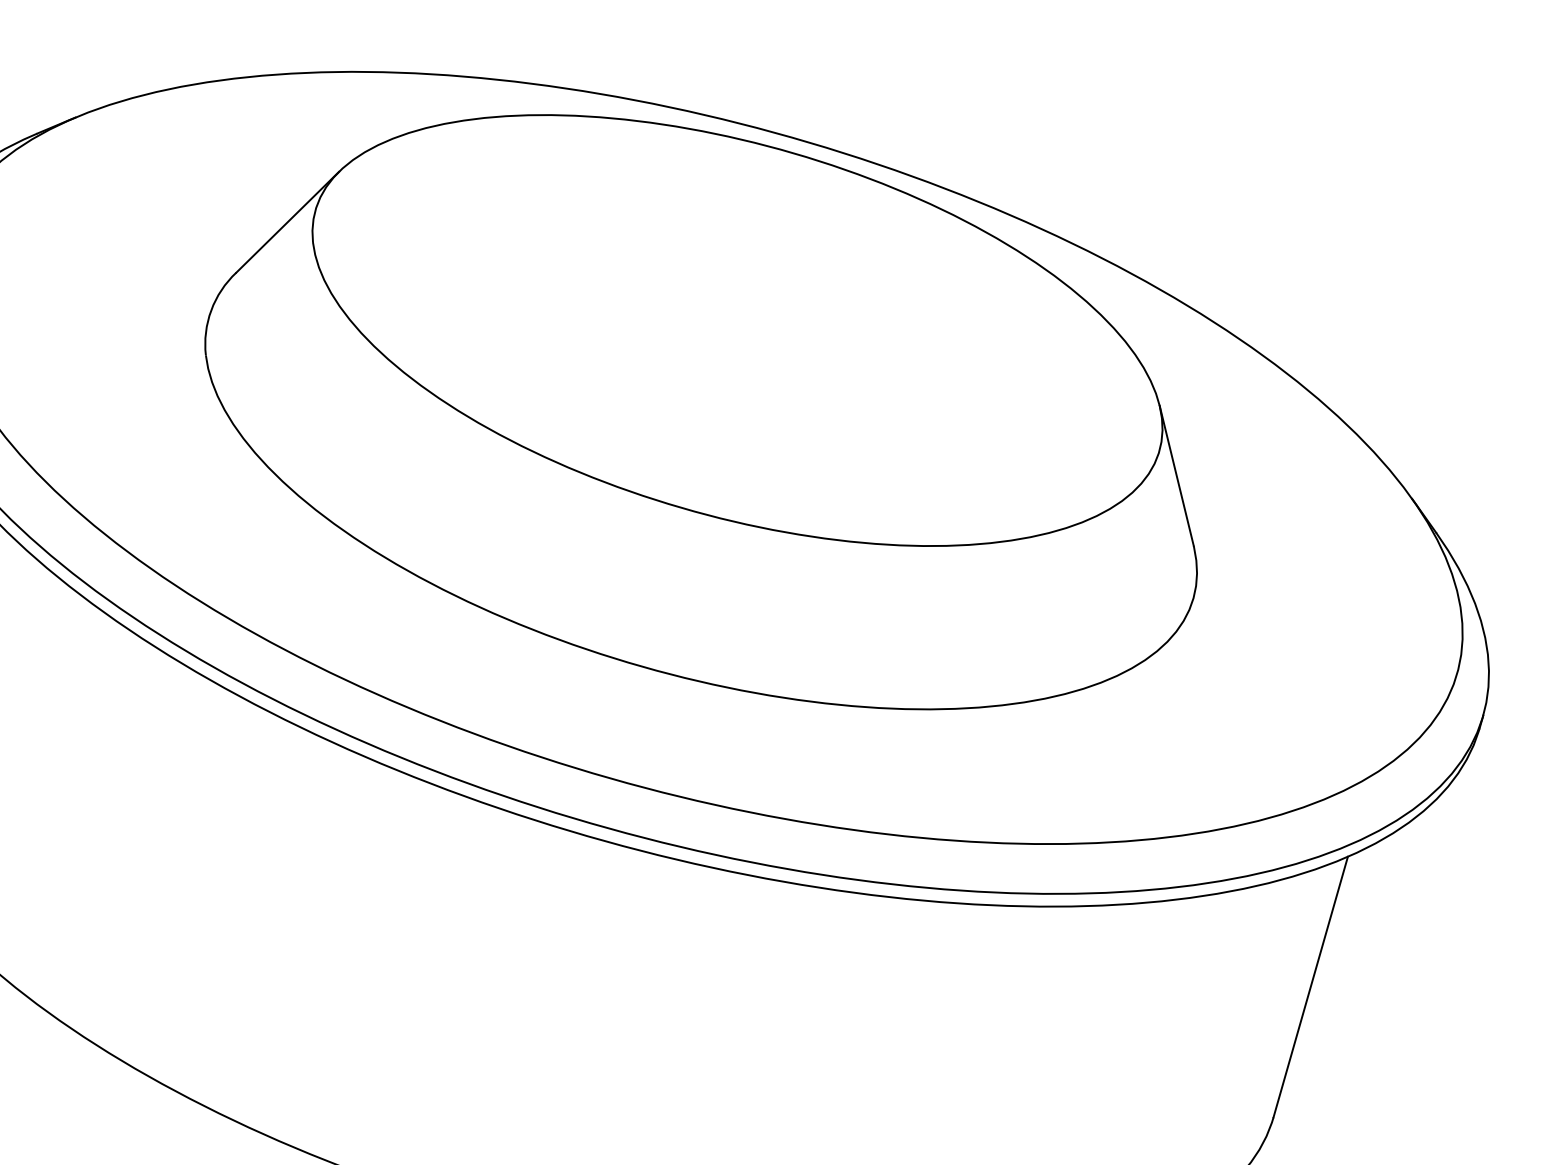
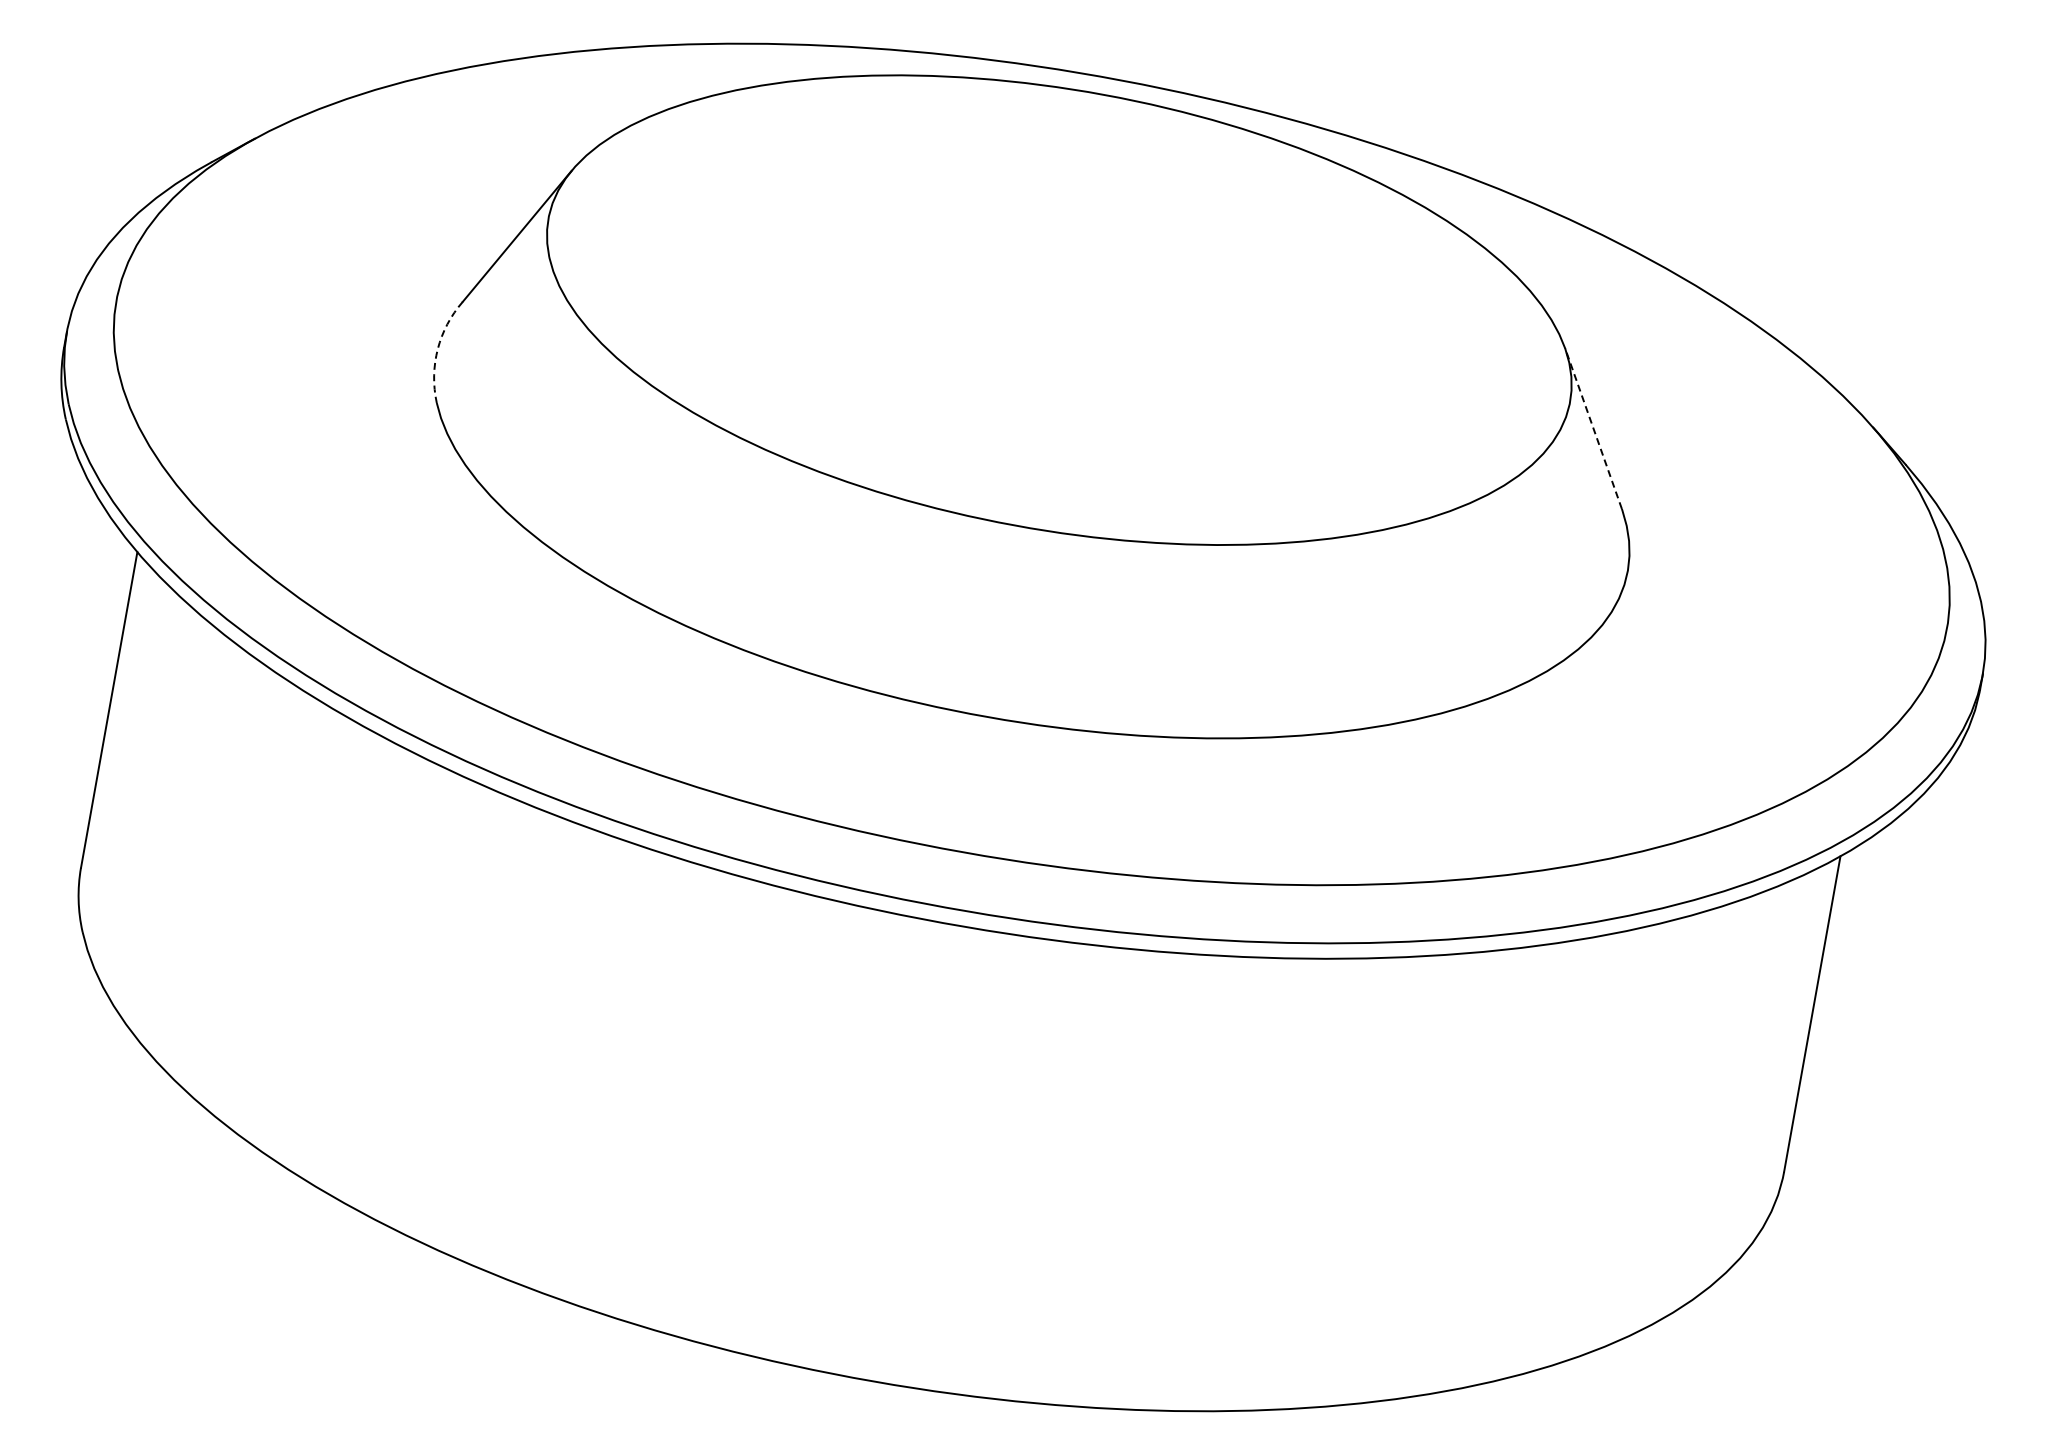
arc: (211, 310) -> (437, 349), solid -> dashed
line: (1176, 475) -> (1593, 428), solid -> dashed

